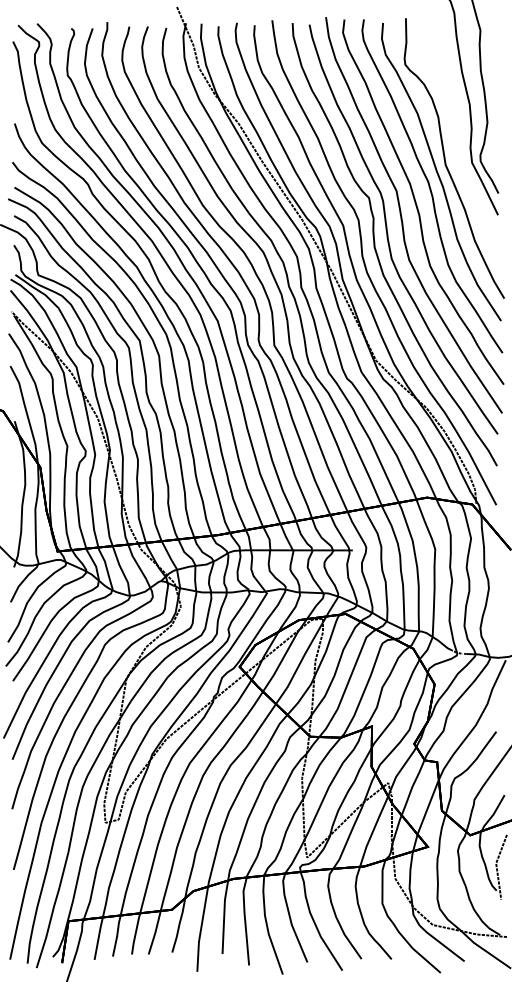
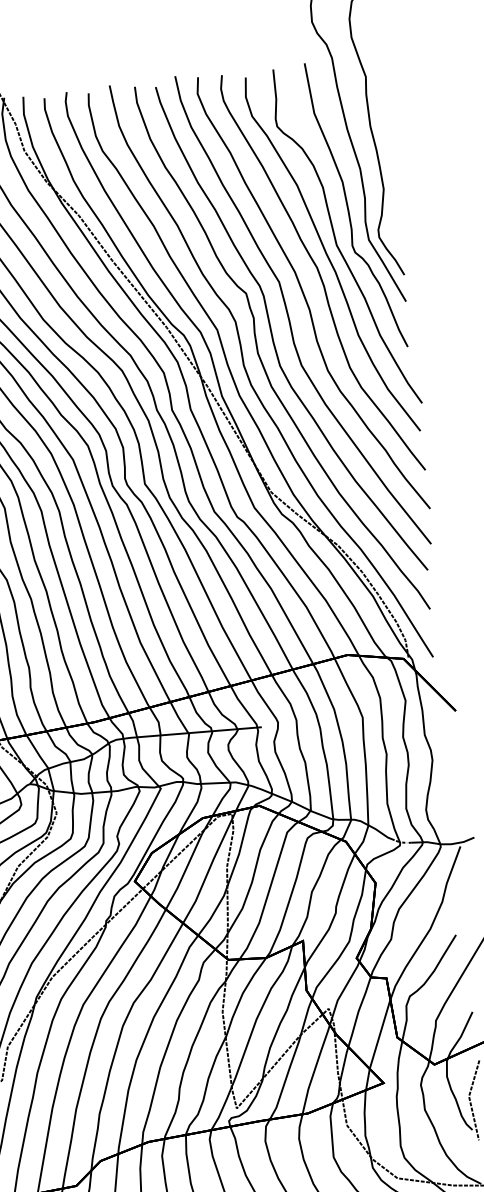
curve: (458, 135) -> (349, 207), added

